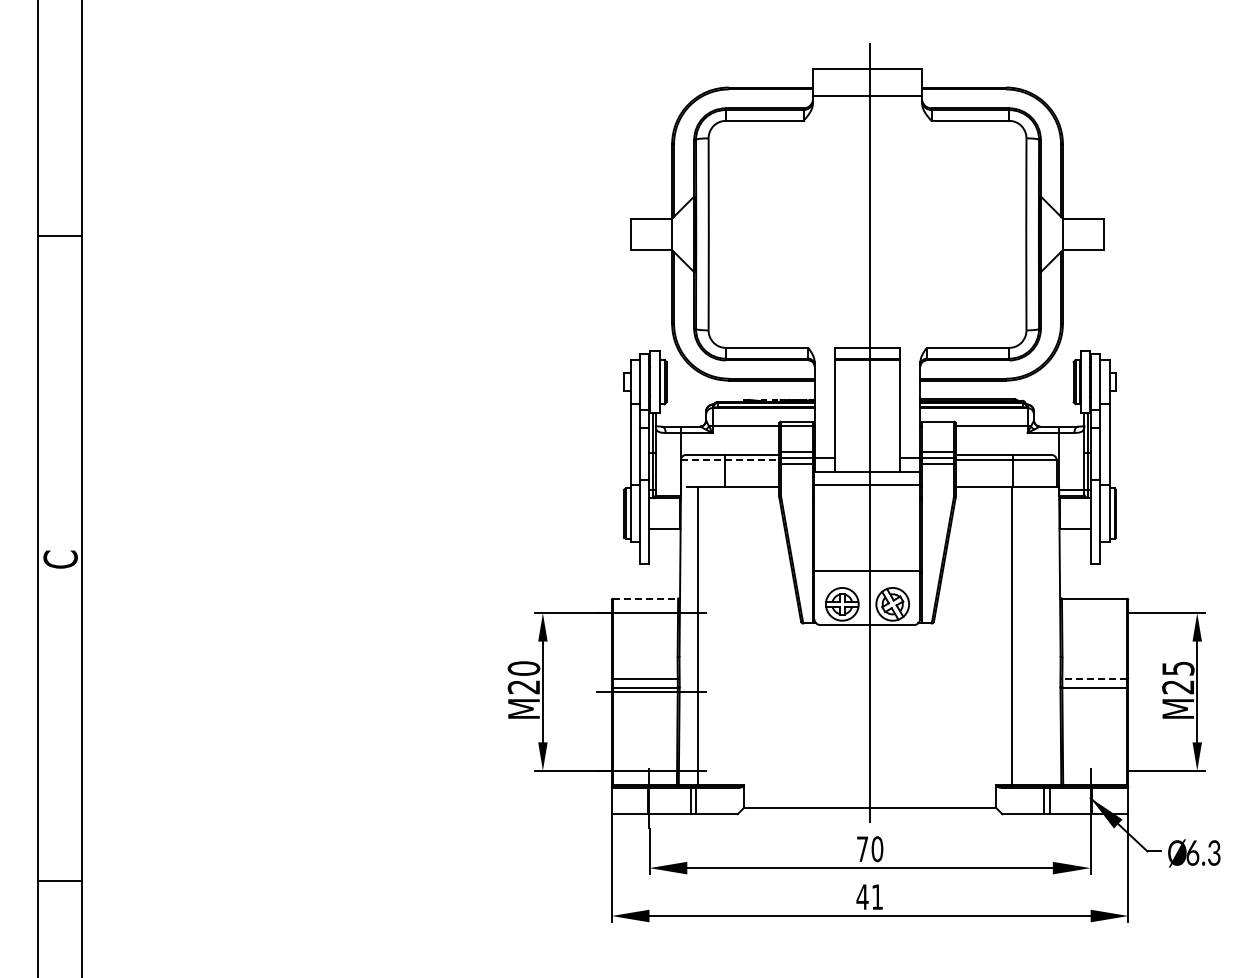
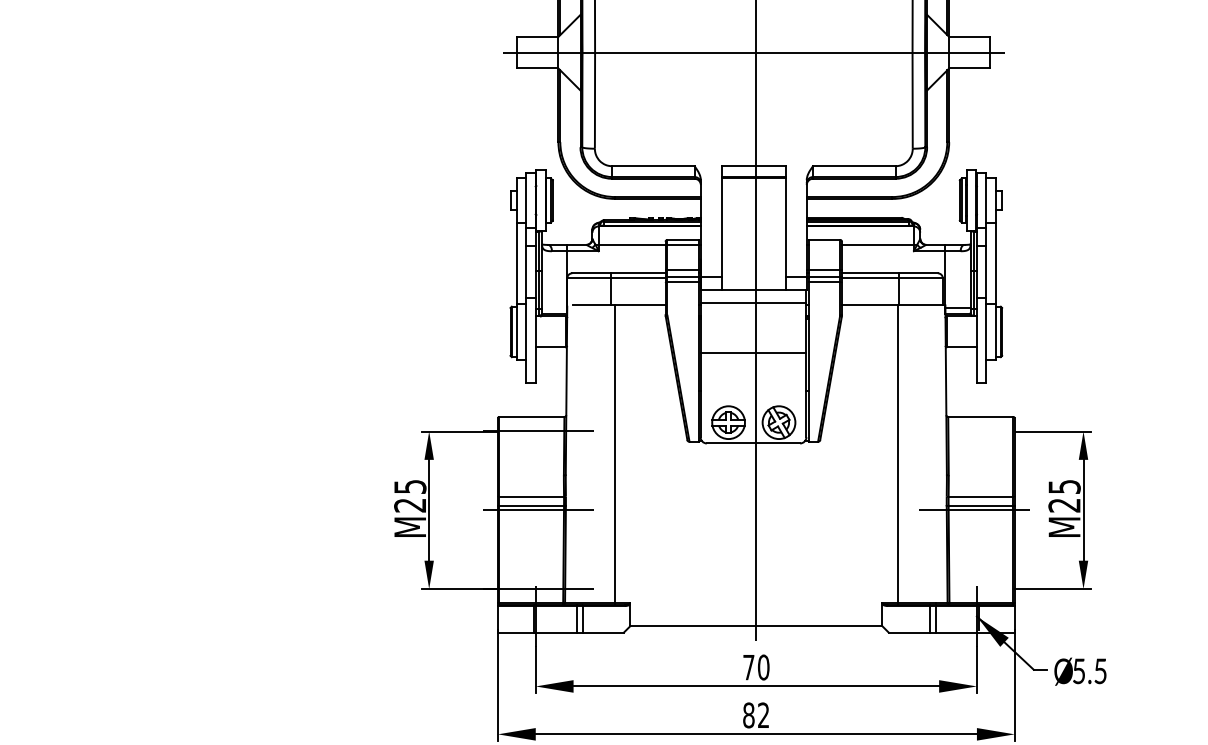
line: (867, 234) -> (753, 52), added
line: (730, 460) -> (616, 278), dashed -> solid
line: (867, 571) -> (753, 352), moved
line: (645, 598) -> (531, 416), dashed -> solid
line: (698, 636) -> (614, 454), moved
text: (523, 668) -> (409, 486), M20 -> M25
line: (1094, 678) -> (980, 496), dashed -> solid
line: (1087, 691) -> (973, 509), added
text: (1203, 852) -> (1089, 670), 6.3 -> 5.5
text: (869, 897) -> (755, 715), 41 -> 82

